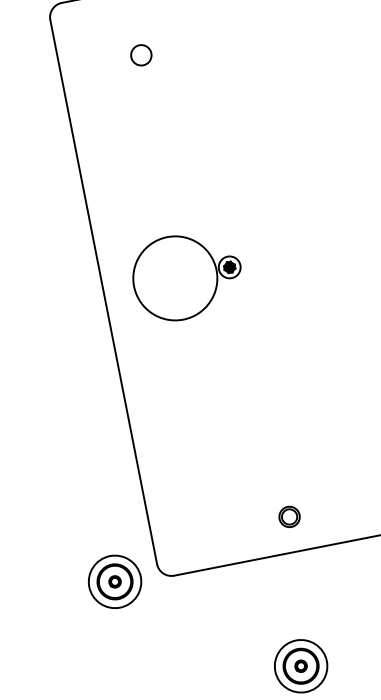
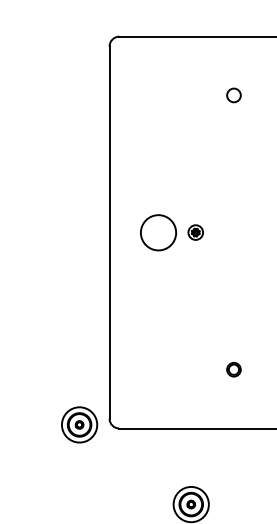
circle: (140, 55) -> (233, 95), moved
circle: (175, 277) -> (158, 232), size x0.62
part: (288, 516) -> (233, 369), moved

